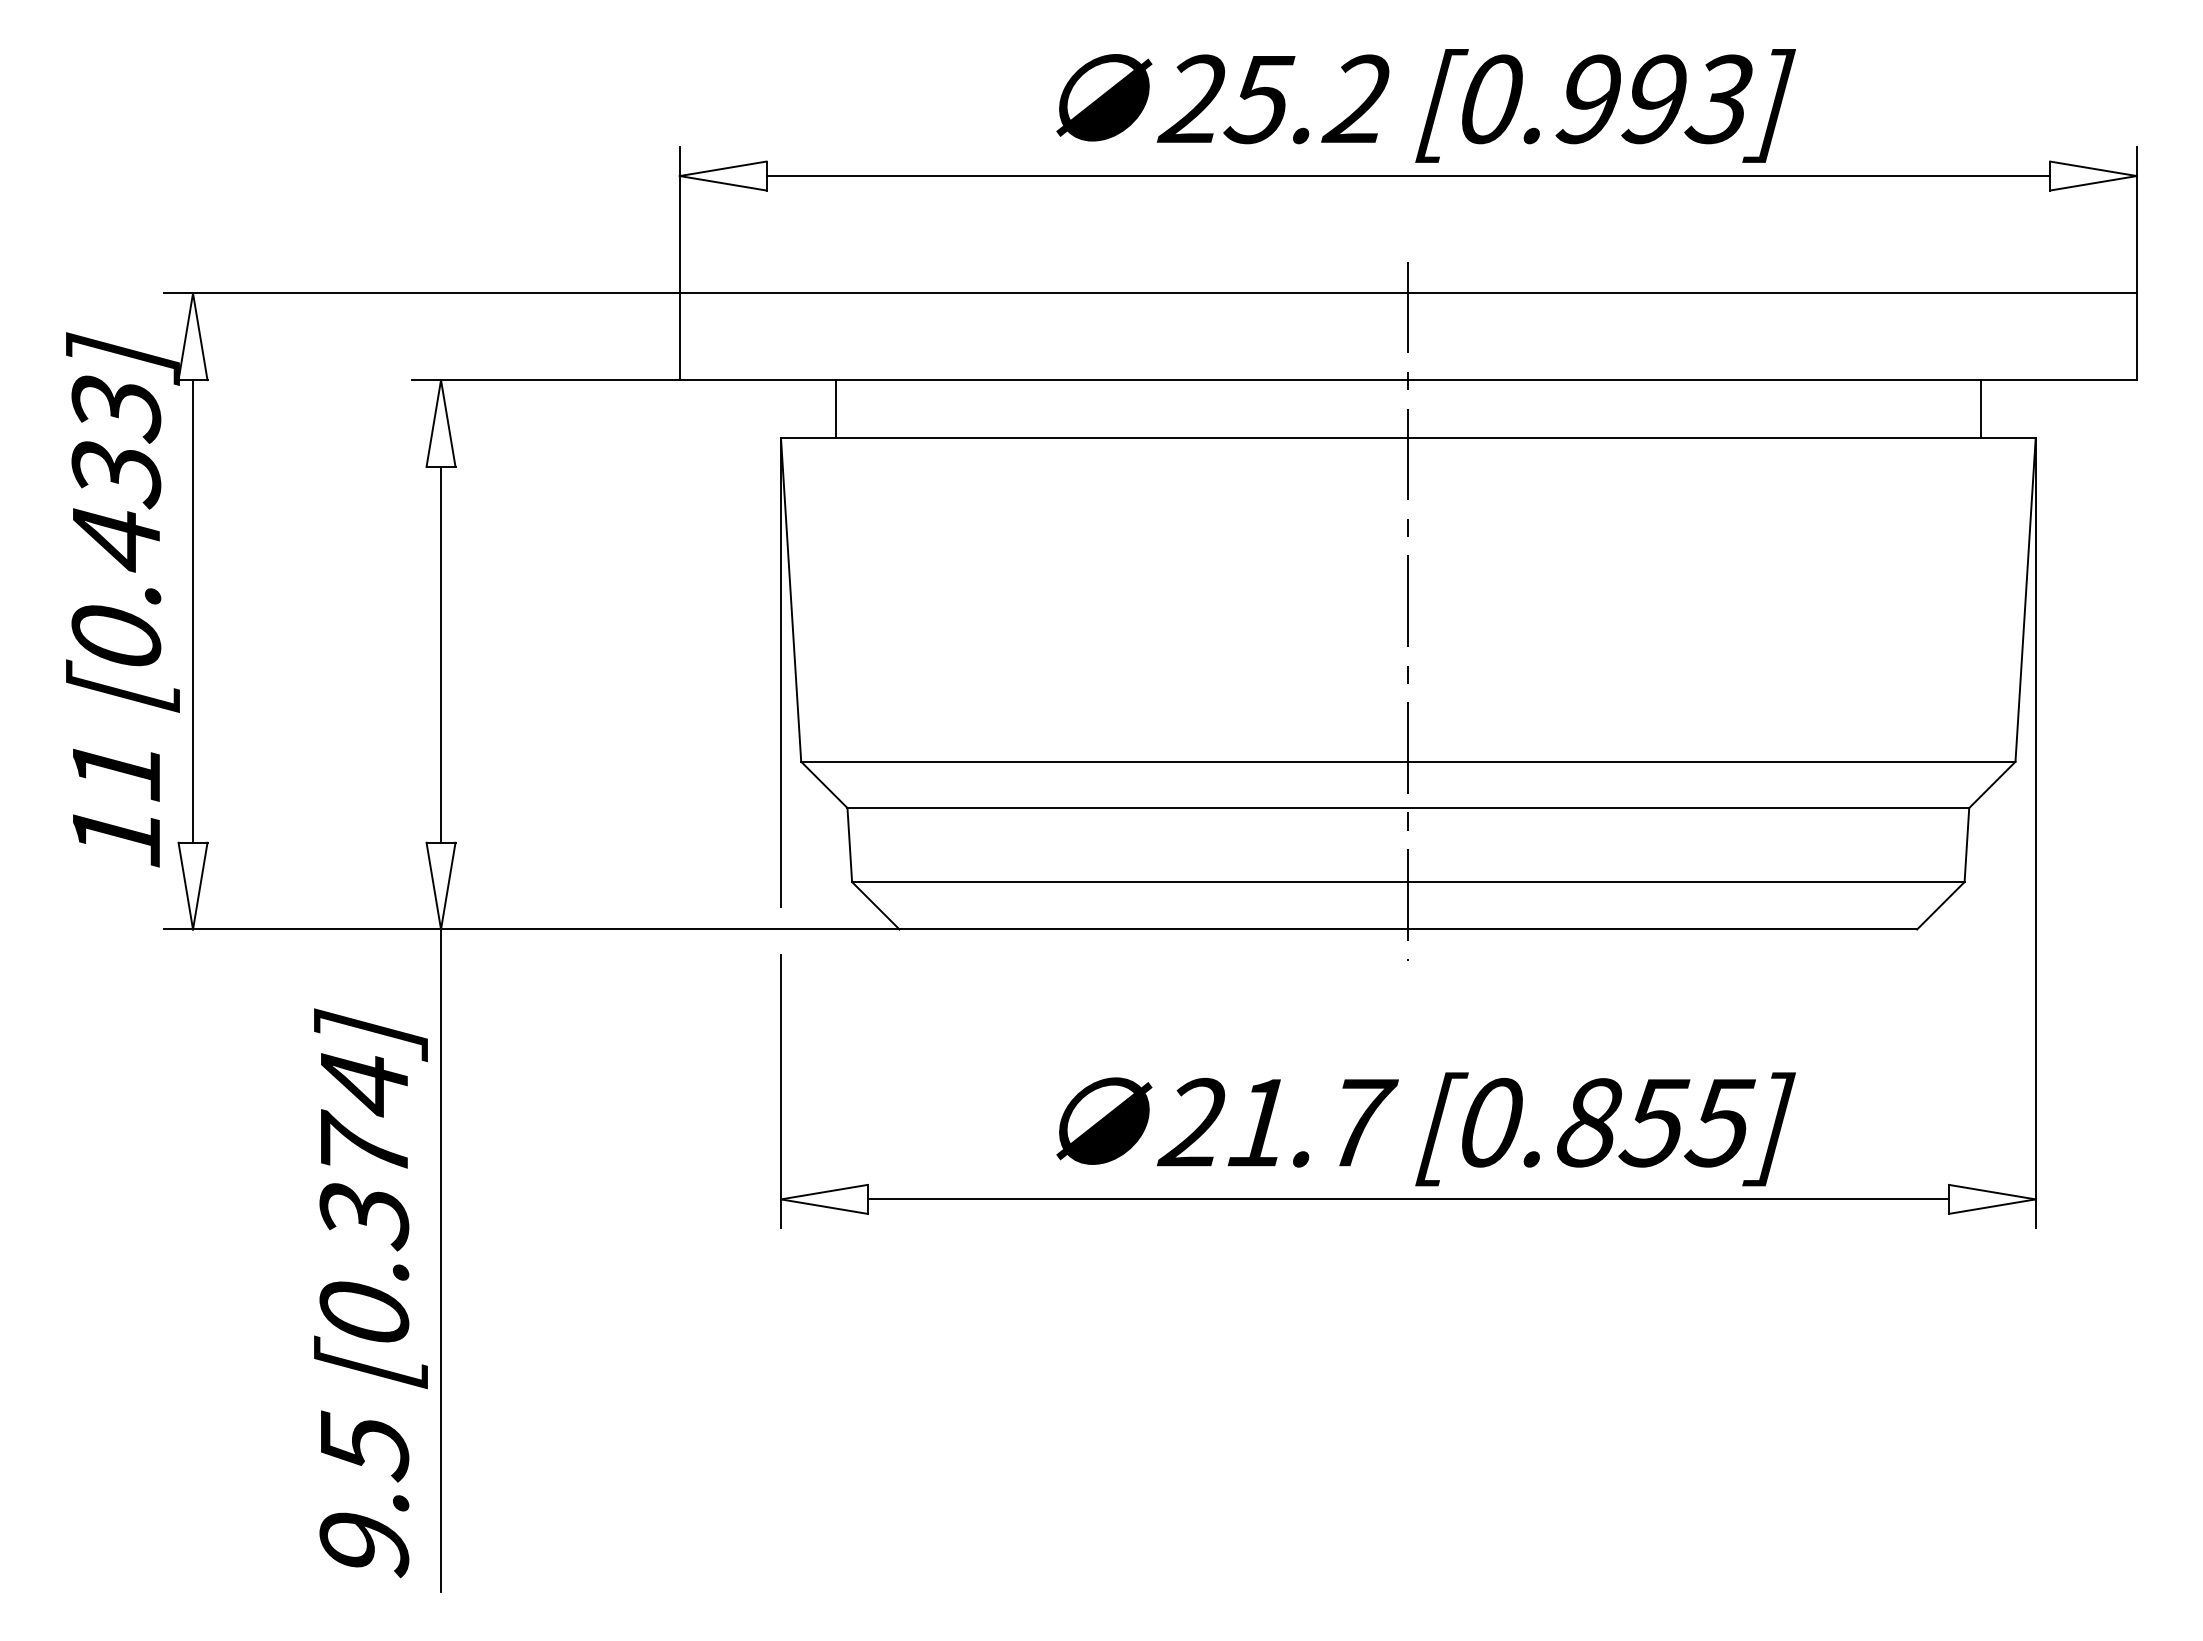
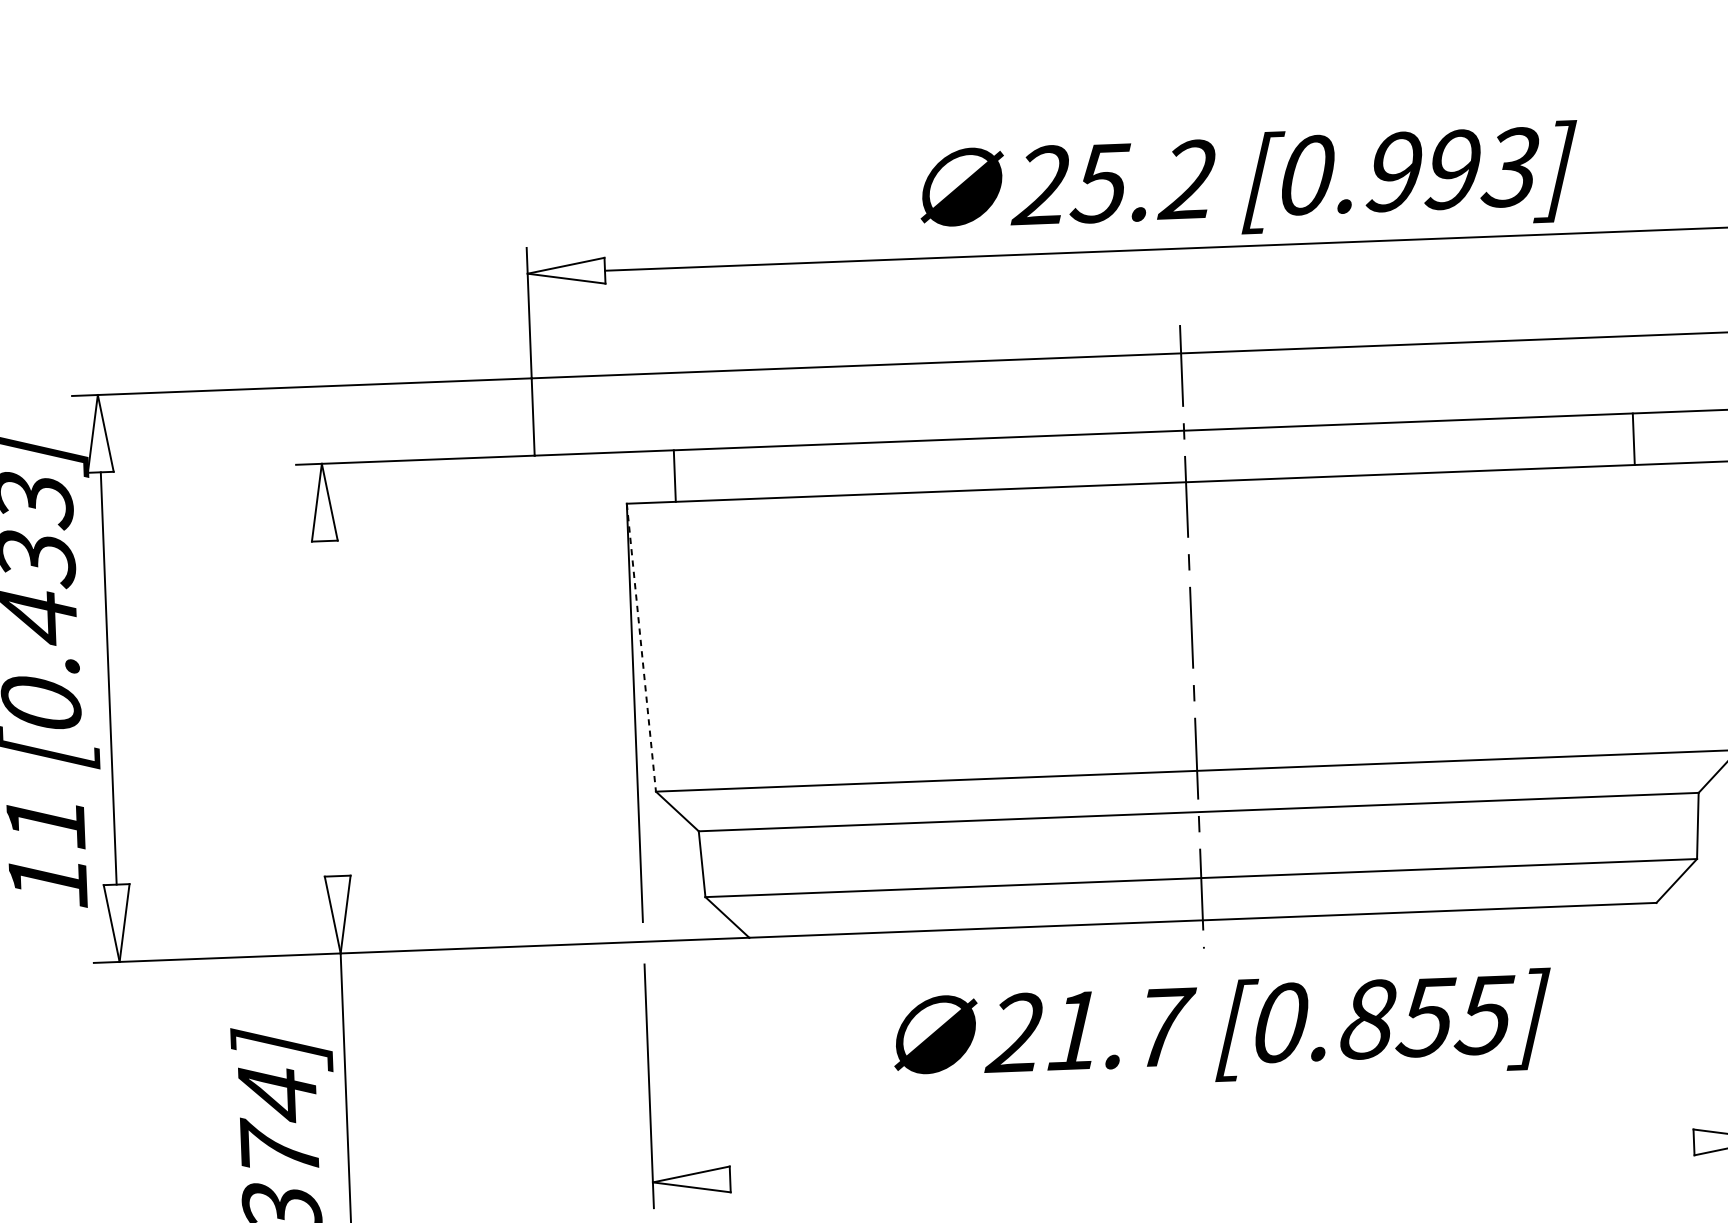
text: (1425, 105) -> (1248, 183), moved
line: (1980, 408) -> (1633, 438), moved
line: (791, 600) -> (641, 648), solid -> dashed
line: (441, 654) -> (331, 708), removed
text: (1425, 1129) -> (1222, 1031), moved
line: (1407, 1199) -> (1211, 1161), removed

